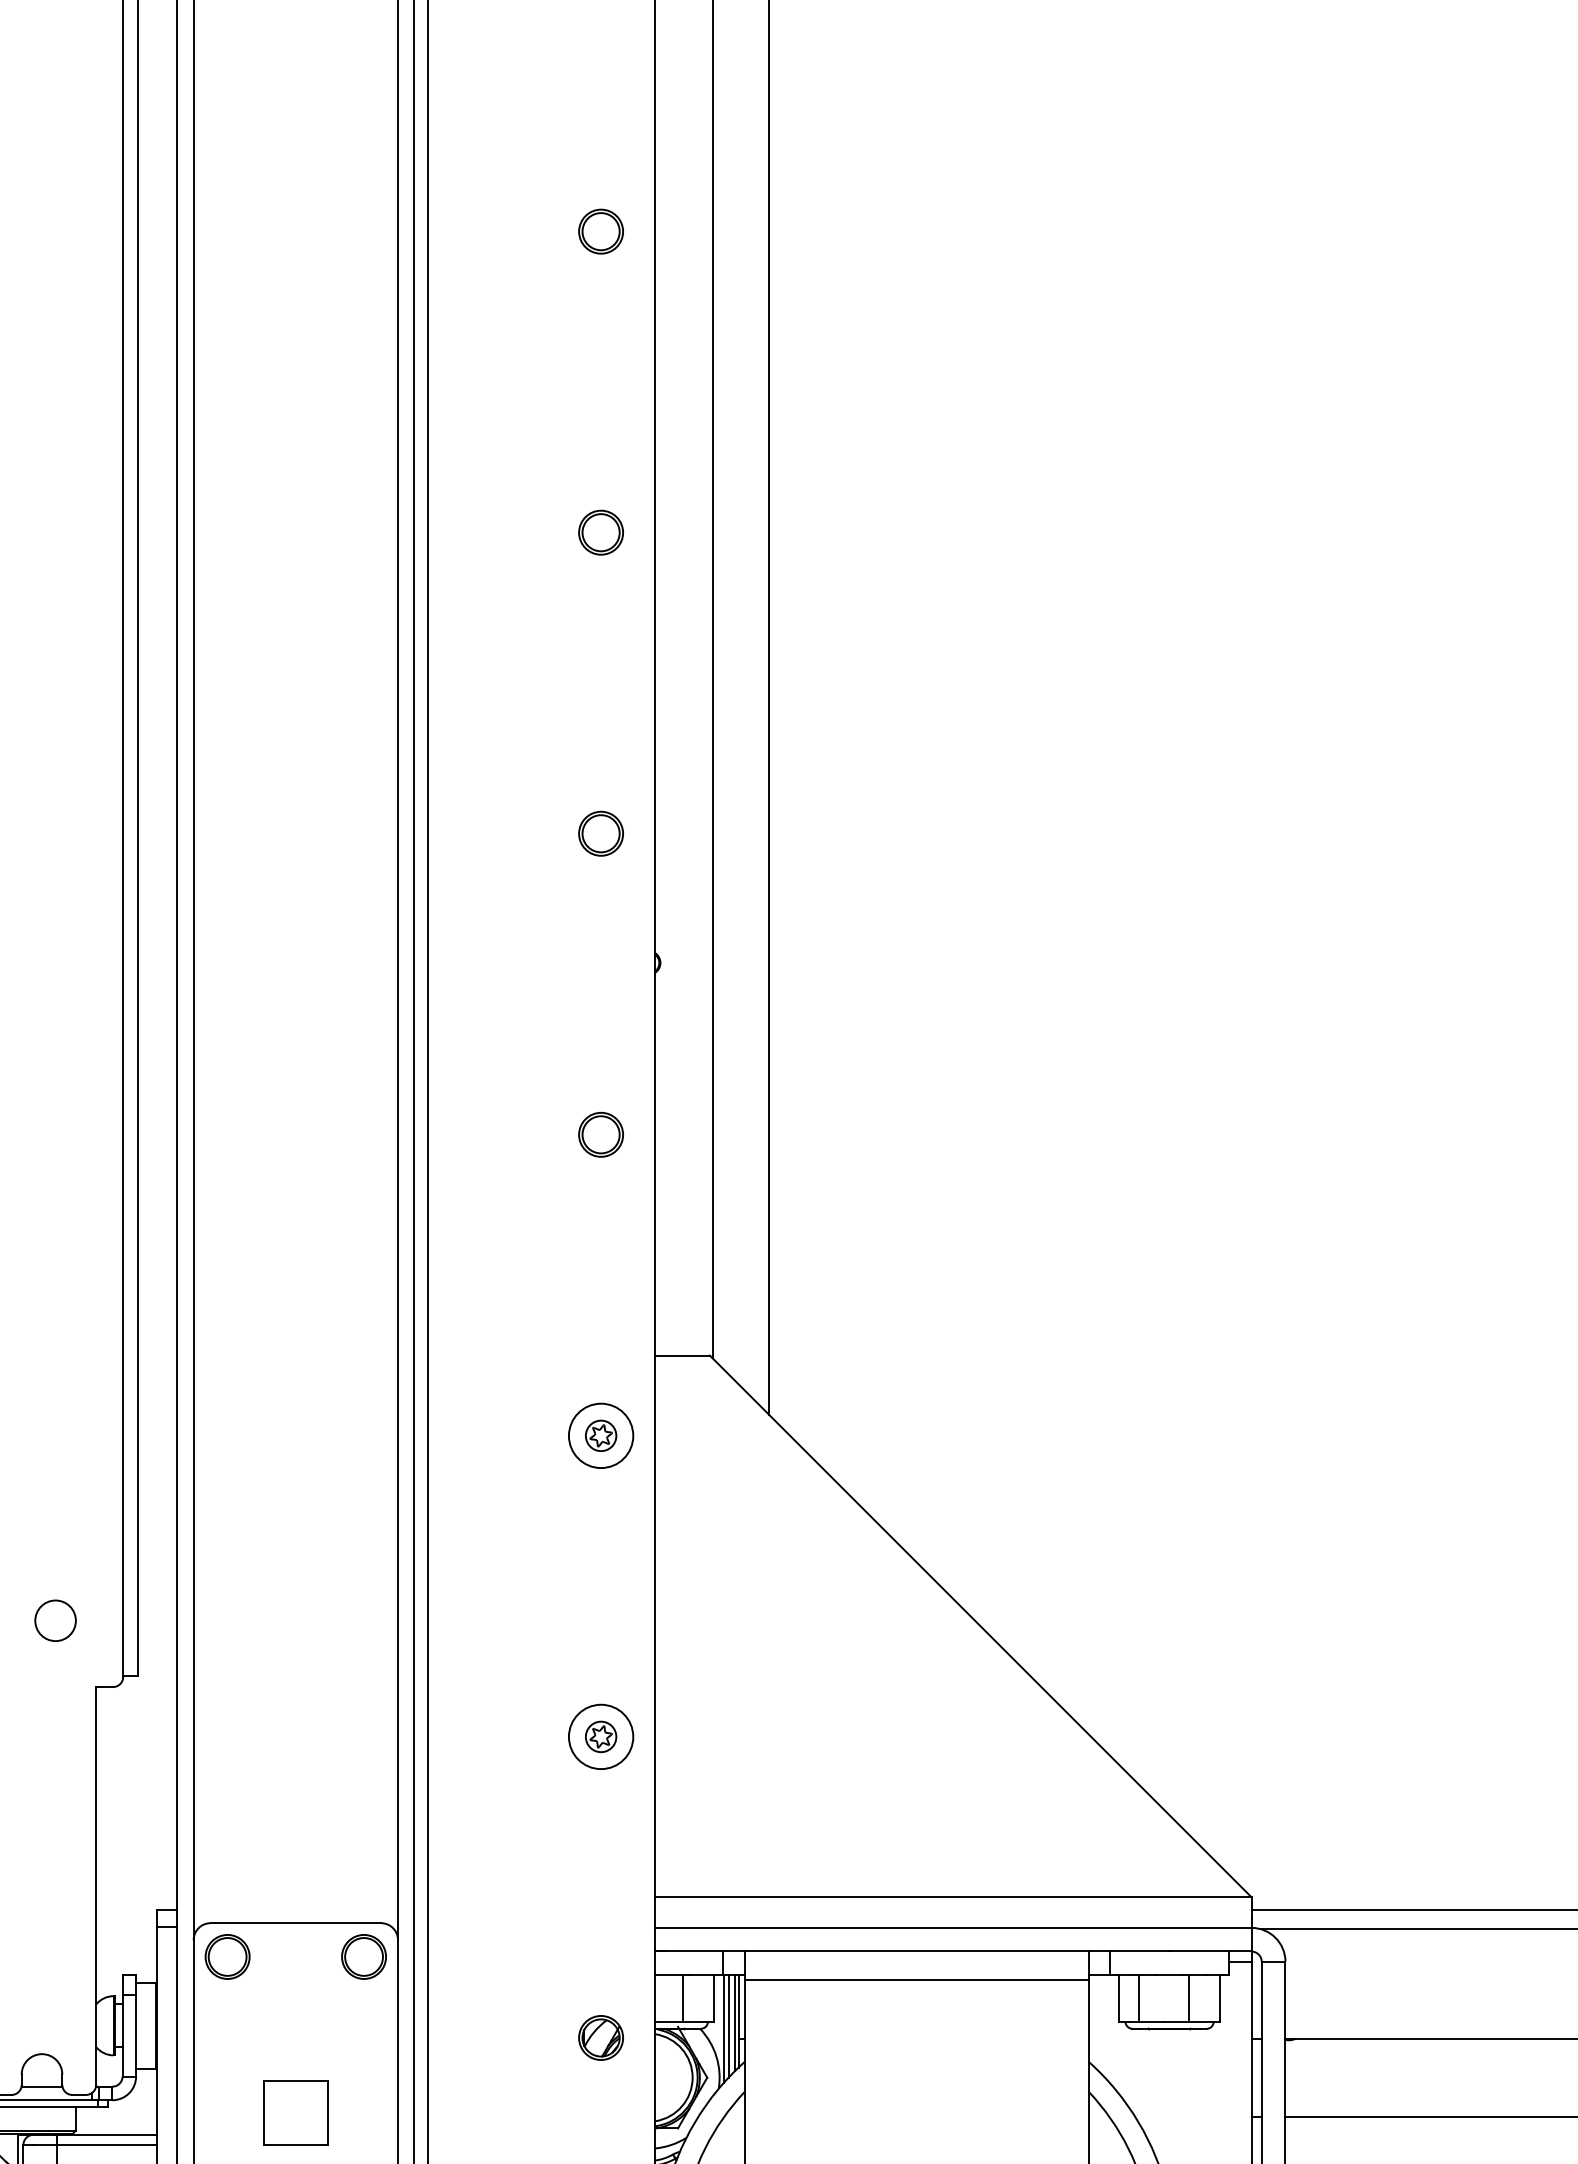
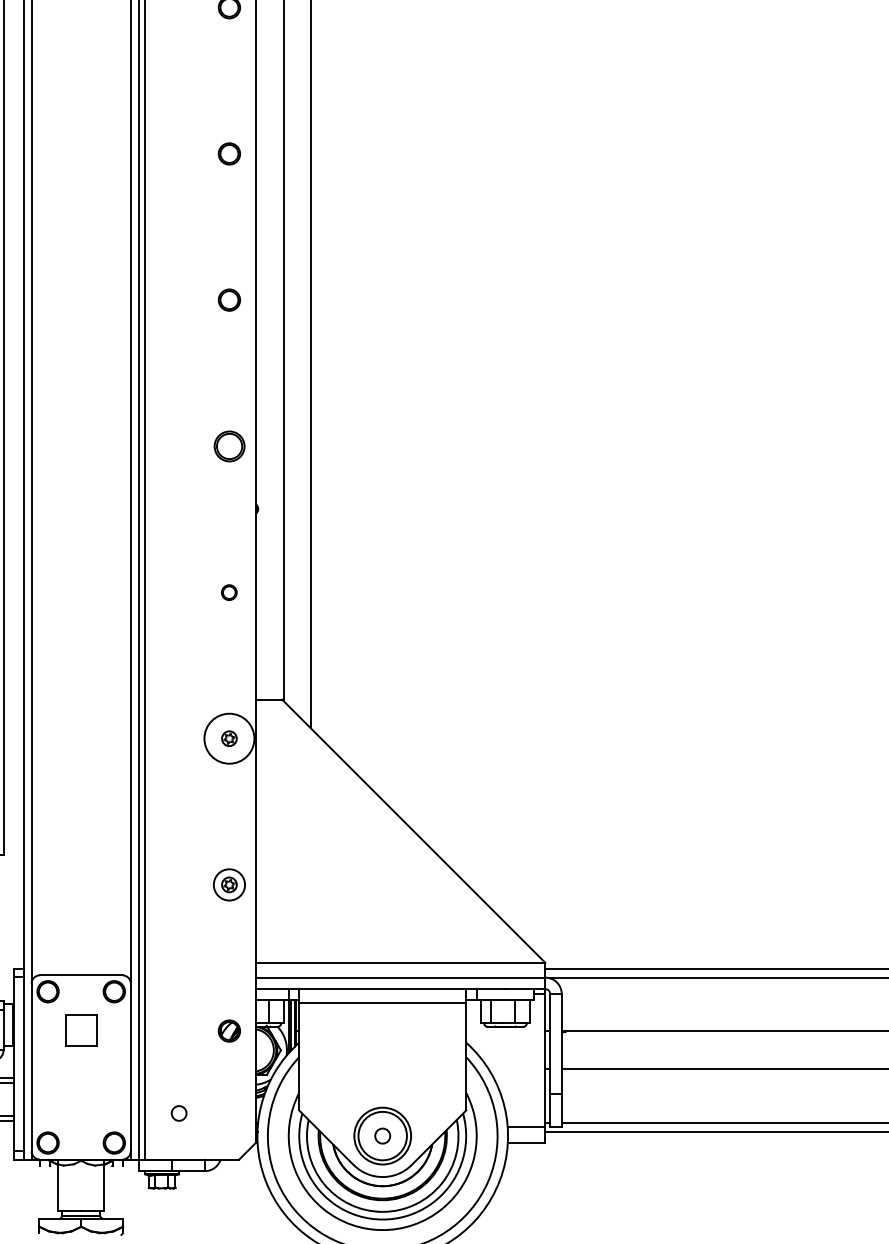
part: (599, 832) -> (228, 445), size x1.4
part: (599, 1134) -> (228, 592), size x0.7
circle: (601, 1435) -> (229, 738), size x1.6
part: (296, 2112) -> (81, 1030), moved

